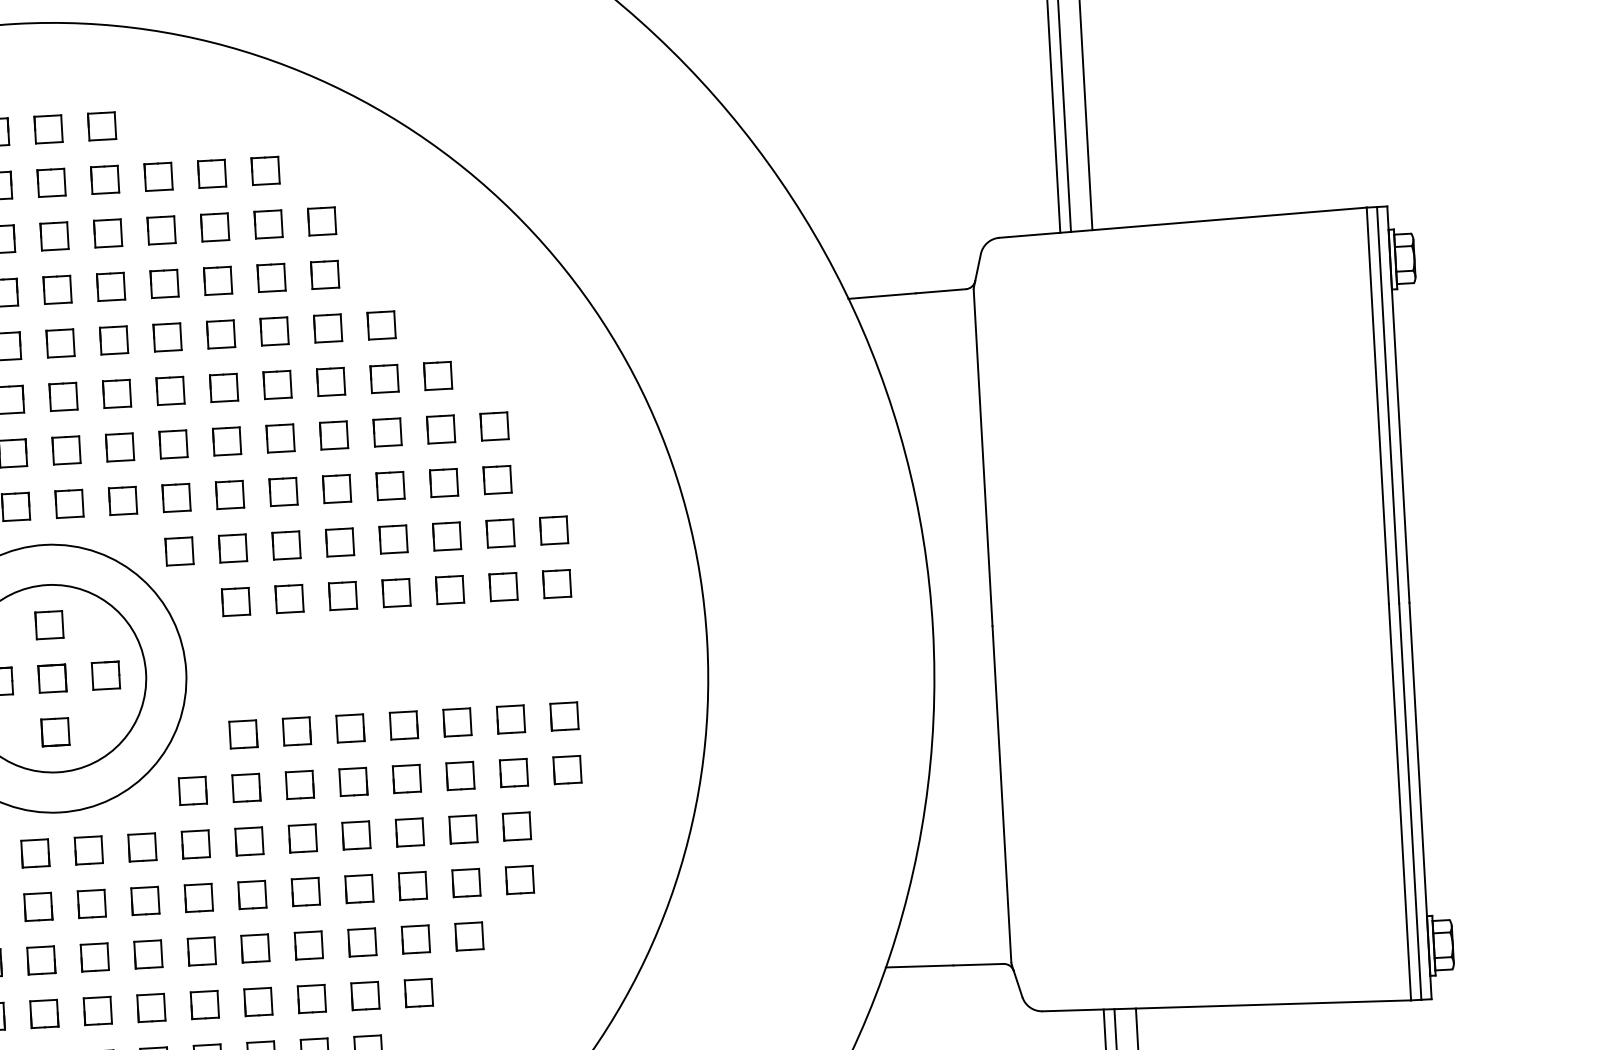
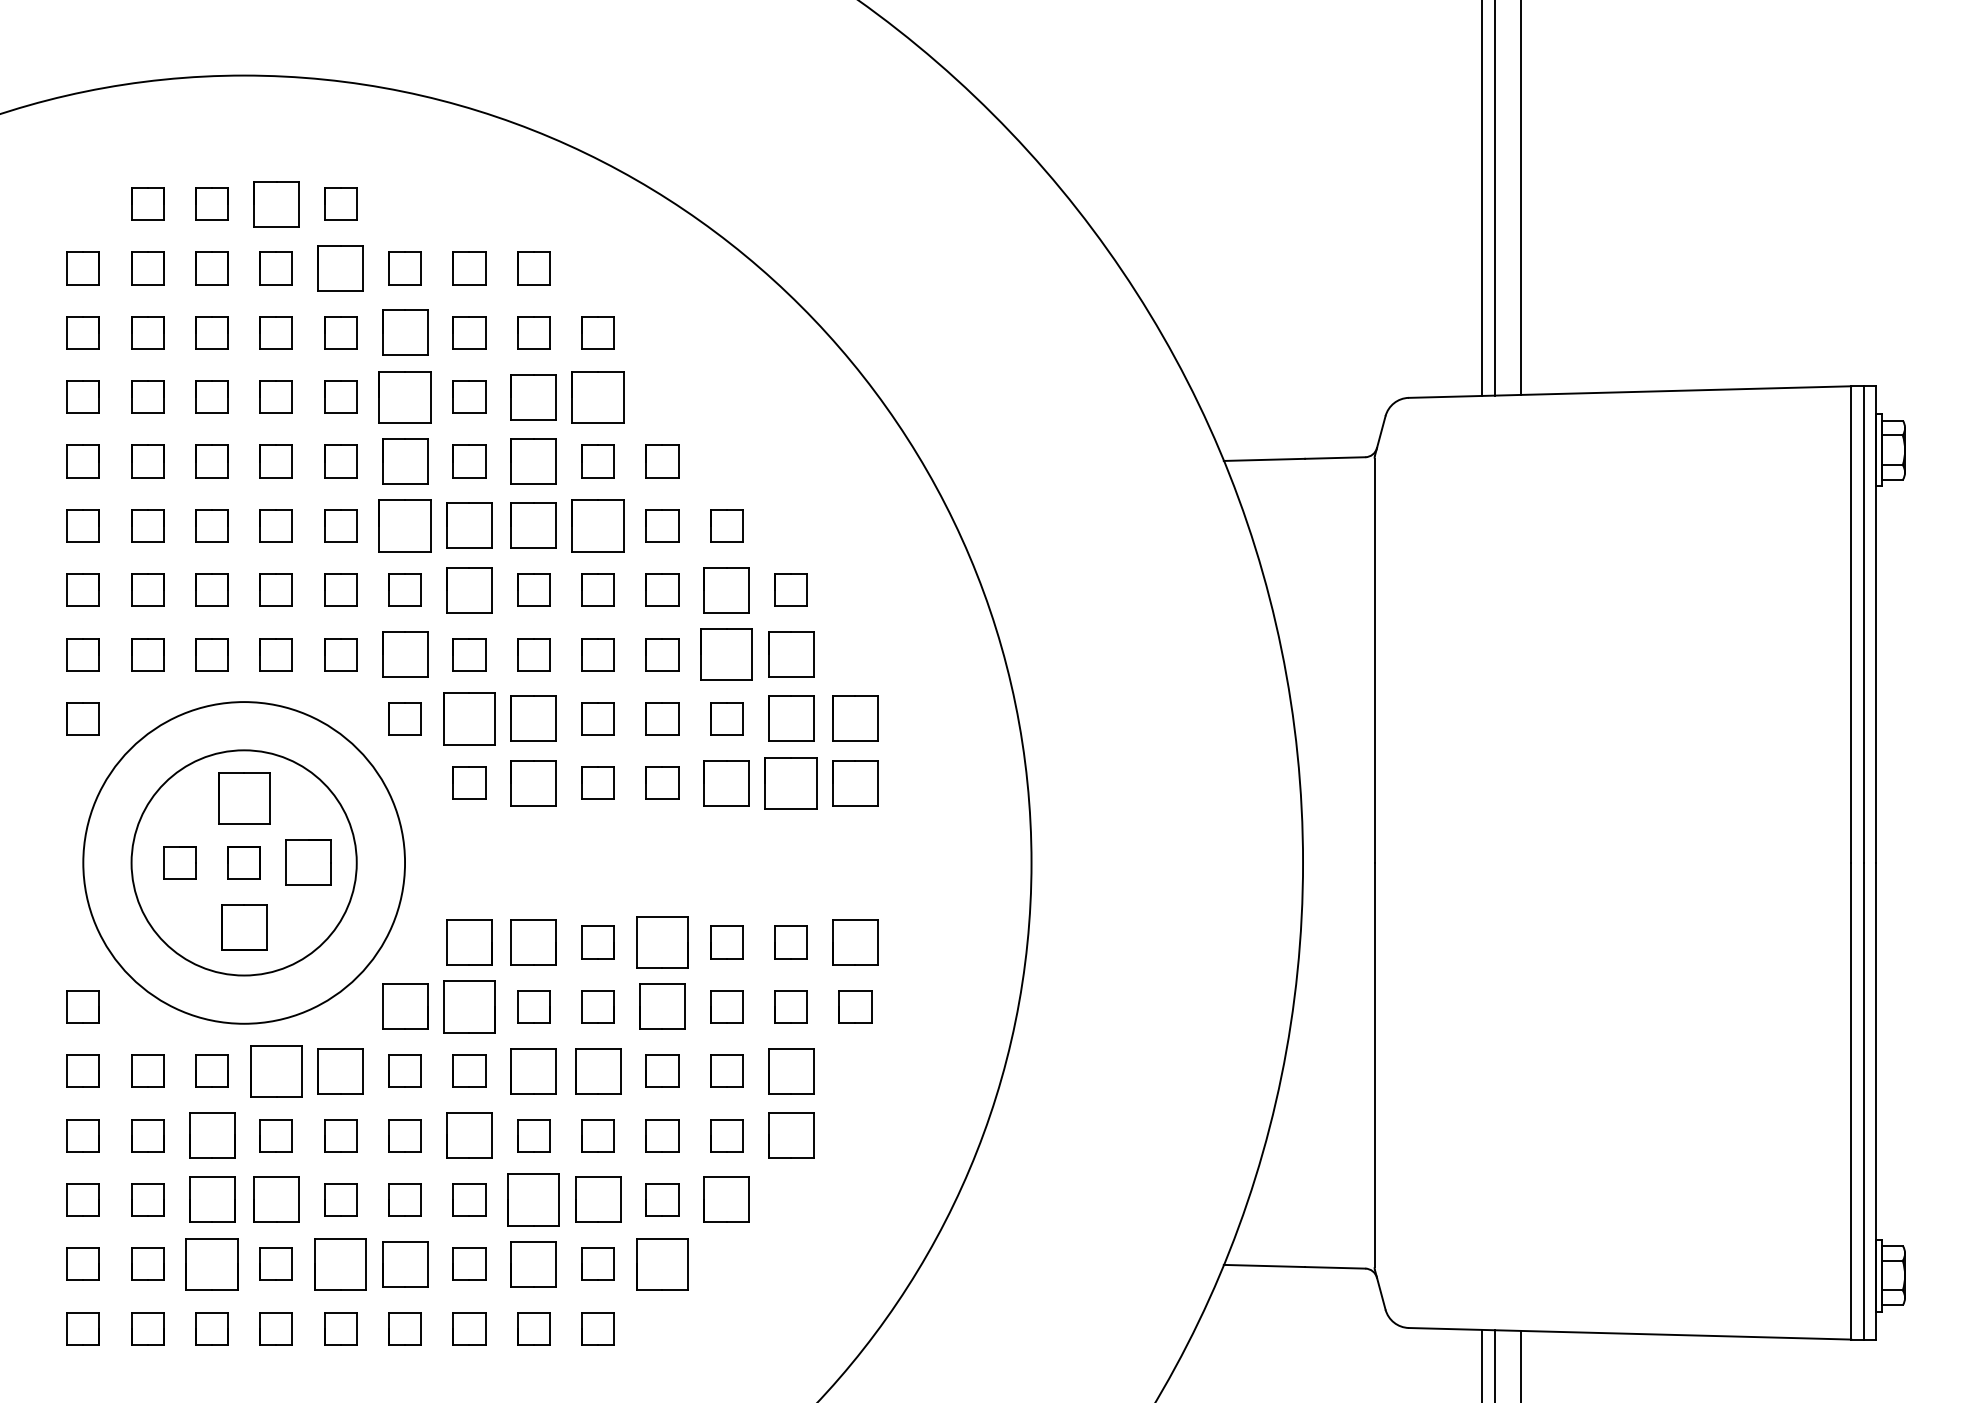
part: (47, 128) -> (275, 203), size x1.4
part: (104, 179) -> (340, 268), size x1.4
part: (161, 230) -> (404, 332), size x1.4
part: (324, 274) -> (597, 396), size x1.6
part: (271, 277) -> (533, 396), size x1.4
part: (164, 283) -> (404, 396), size x1.6
part: (274, 331) -> (533, 461), size x1.4
part: (167, 337) -> (404, 461), size x1.4
part: (330, 381) -> (597, 525), size x1.6
part: (277, 384) -> (533, 525), size x1.4
part: (224, 387) -> (469, 525), size x1.4
part: (170, 390) -> (404, 525), size x1.6
part: (440, 428) -> (726, 589), size x1.4
part: (227, 440) -> (469, 589), size x1.4
part: (497, 479) -> (790, 654), size x1.4
part: (443, 482) -> (726, 654), size x1.6
part: (176, 497) -> (404, 654), size x1.4
part: (554, 530) -> (855, 718), size x1.4
part: (500, 533) -> (790, 718), size x1.4
part: (286, 545) -> (533, 718), size x1.4
part: (233, 548) -> (469, 718), size x1.6
part: (557, 583) -> (855, 782), size x1.4
part: (503, 586) -> (790, 782), size x1.6
part: (449, 589) -> (726, 782), size x1.4
part: (289, 598) -> (533, 782), size x1.4
part: (48, 625) -> (243, 798), size x1.6
part: (105, 675) -> (308, 862), size x1.4
part: (564, 716) -> (855, 942), size x1.4
part: (404, 725) -> (662, 942), size x1.6
part: (54, 731) -> (243, 926), size x1.4
part: (296, 731) -> (533, 942), size x1.4
part: (243, 734) -> (469, 942), size x1.4
part: (407, 778) -> (662, 1006), size x1.4
part: (246, 787) -> (469, 1006), size x1.6
part: (192, 790) -> (404, 1006), size x1.4
part: (516, 825) -> (790, 1070), size x1.4
part: (355, 834) -> (597, 1070), size x1.4
part: (302, 837) -> (533, 1070), size x1.4
part: (142, 846) -> (340, 1070), size x1.4
part: (88, 849) -> (275, 1070), size x1.6
part: (519, 879) -> (790, 1135), size x1.4
part: (252, 894) -> (469, 1135), size x1.4
part: (37, 906) -> (211, 1135), size x1.4
part: (469, 936) -> (726, 1199), size x1.4
part: (361, 942) -> (597, 1199), size x1.4
part: (308, 945) -> (533, 1199), size x1.6
part: (94, 957) -> (275, 1199), size x1.4
part: (40, 960) -> (211, 1199), size x1.4
part: (418, 992) -> (662, 1263), size x1.6
part: (311, 998) -> (533, 1263), size x1.4
part: (204, 1004) -> (404, 1263), size x1.4
part: (151, 1007) -> (340, 1263), size x1.6
part: (43, 1013) -> (211, 1263), size x1.6

